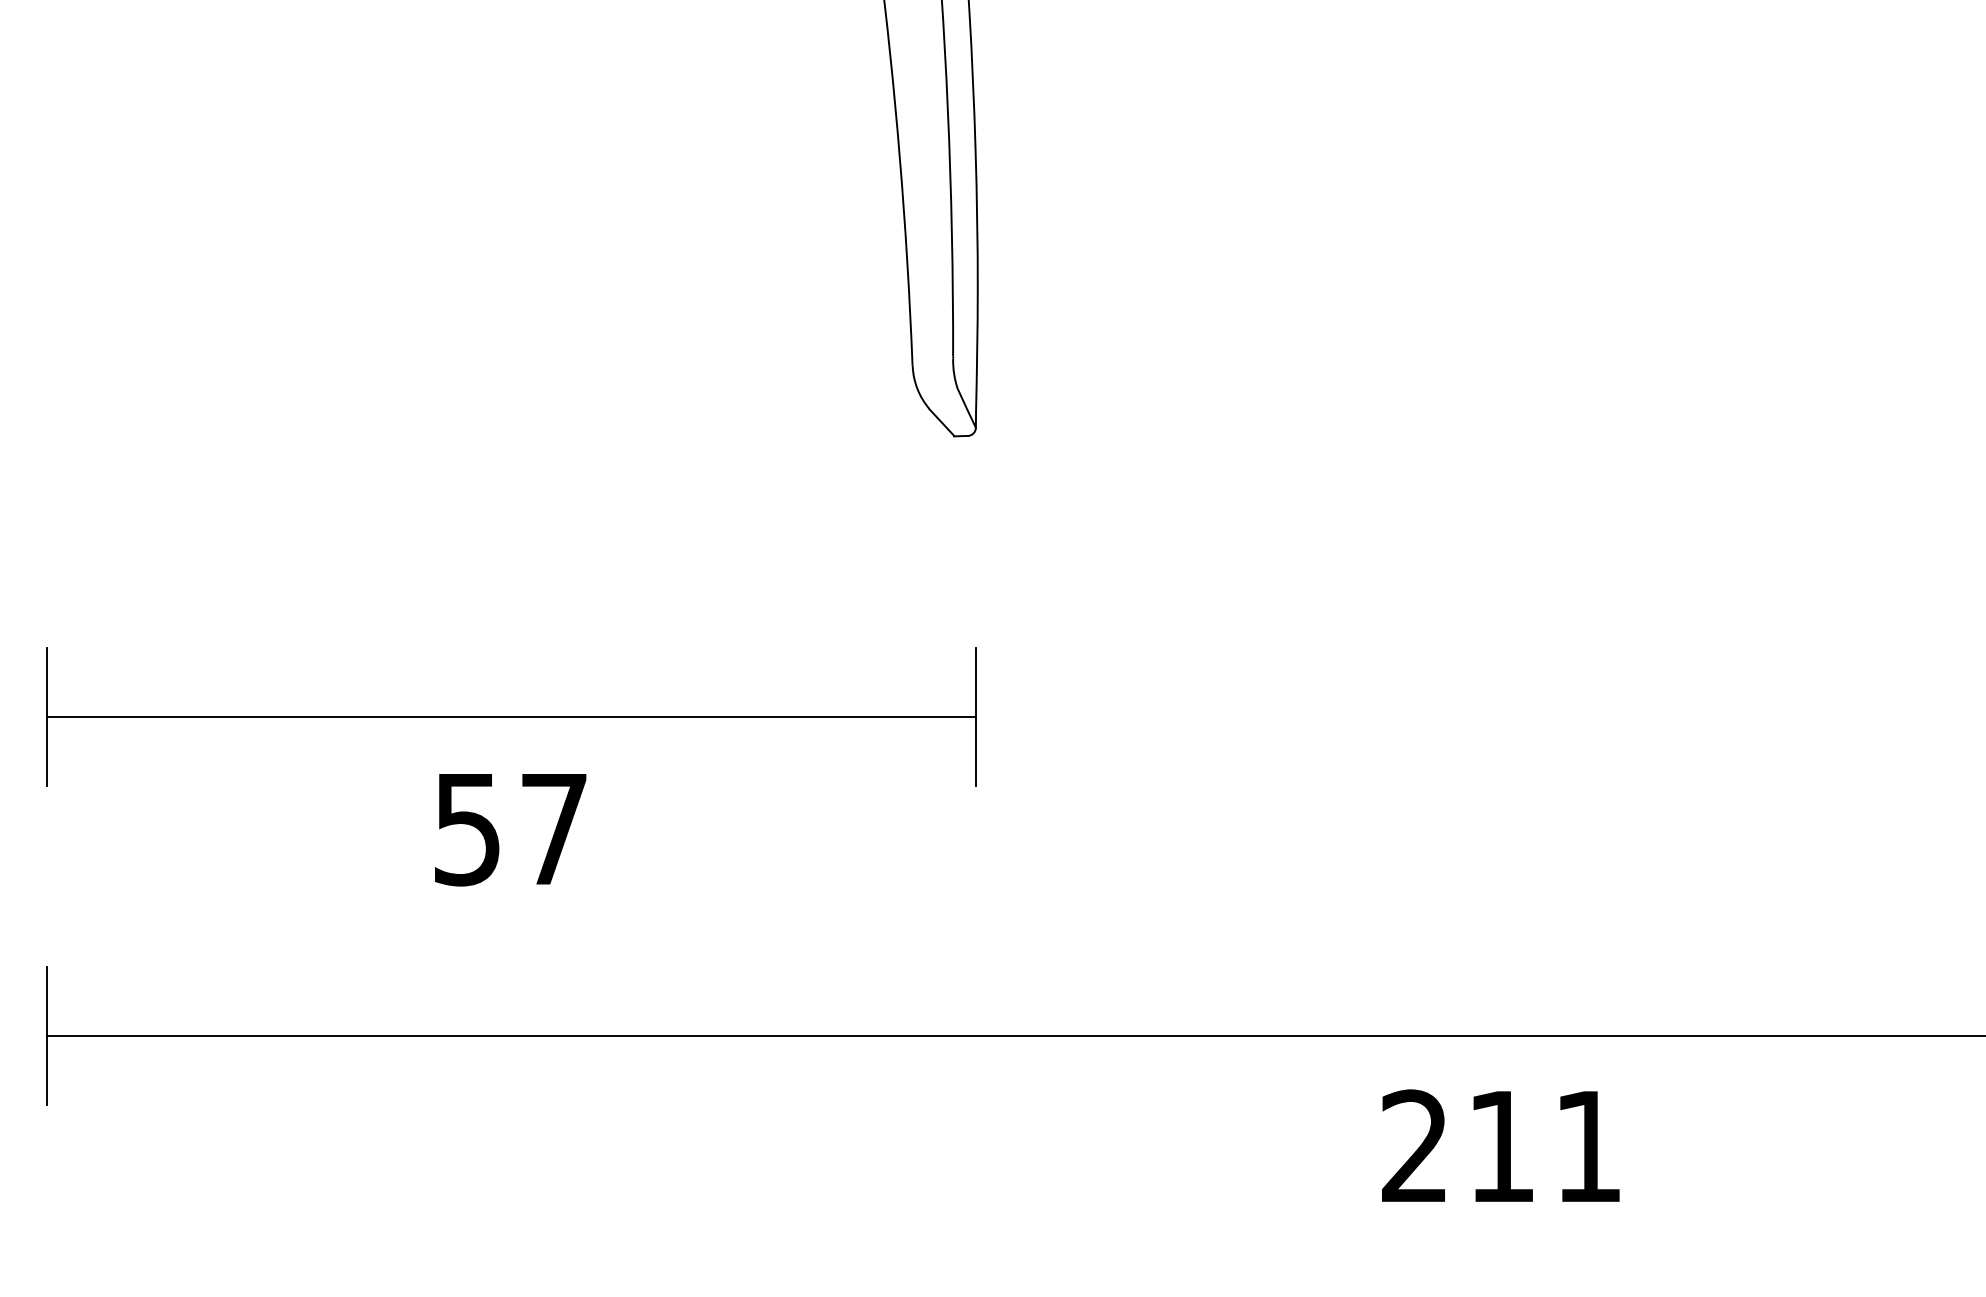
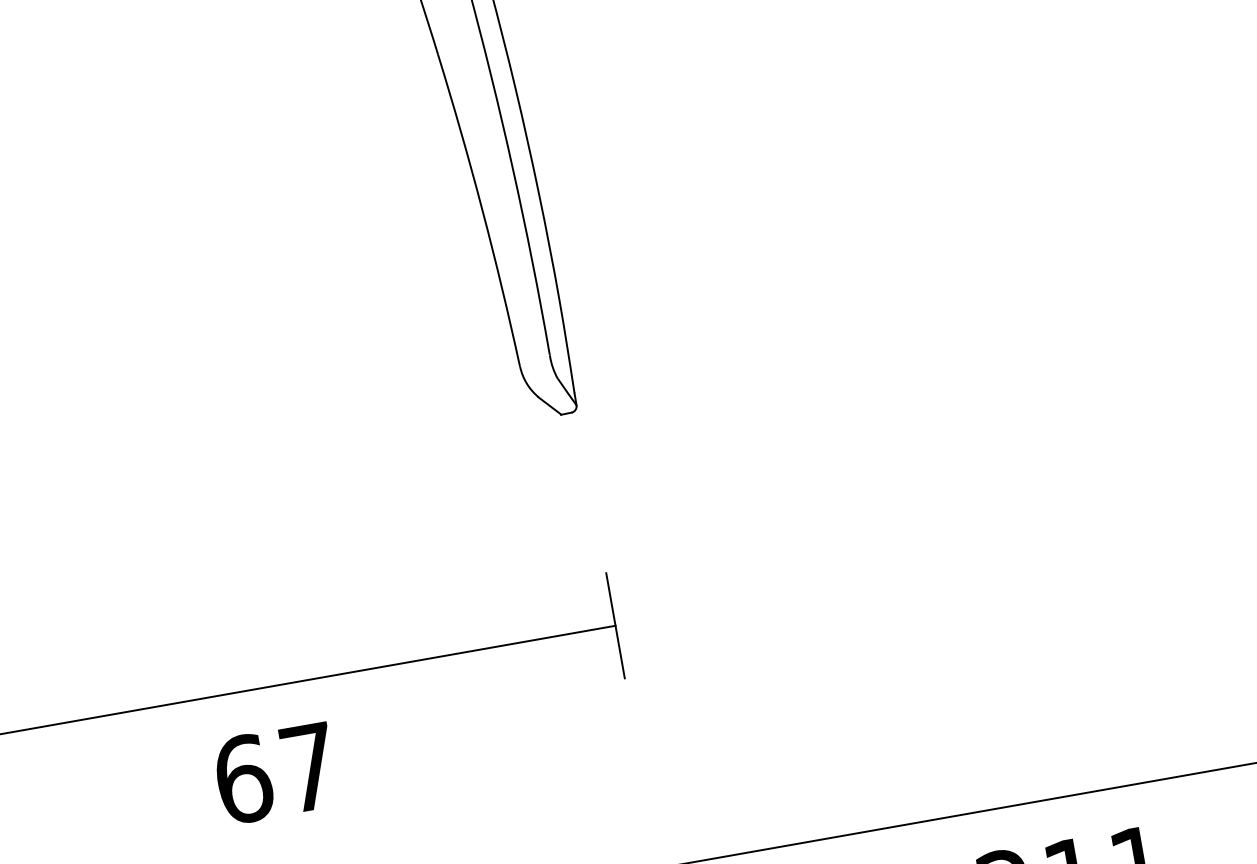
text: (468, 829) -> (244, 779), 57 -> 67

